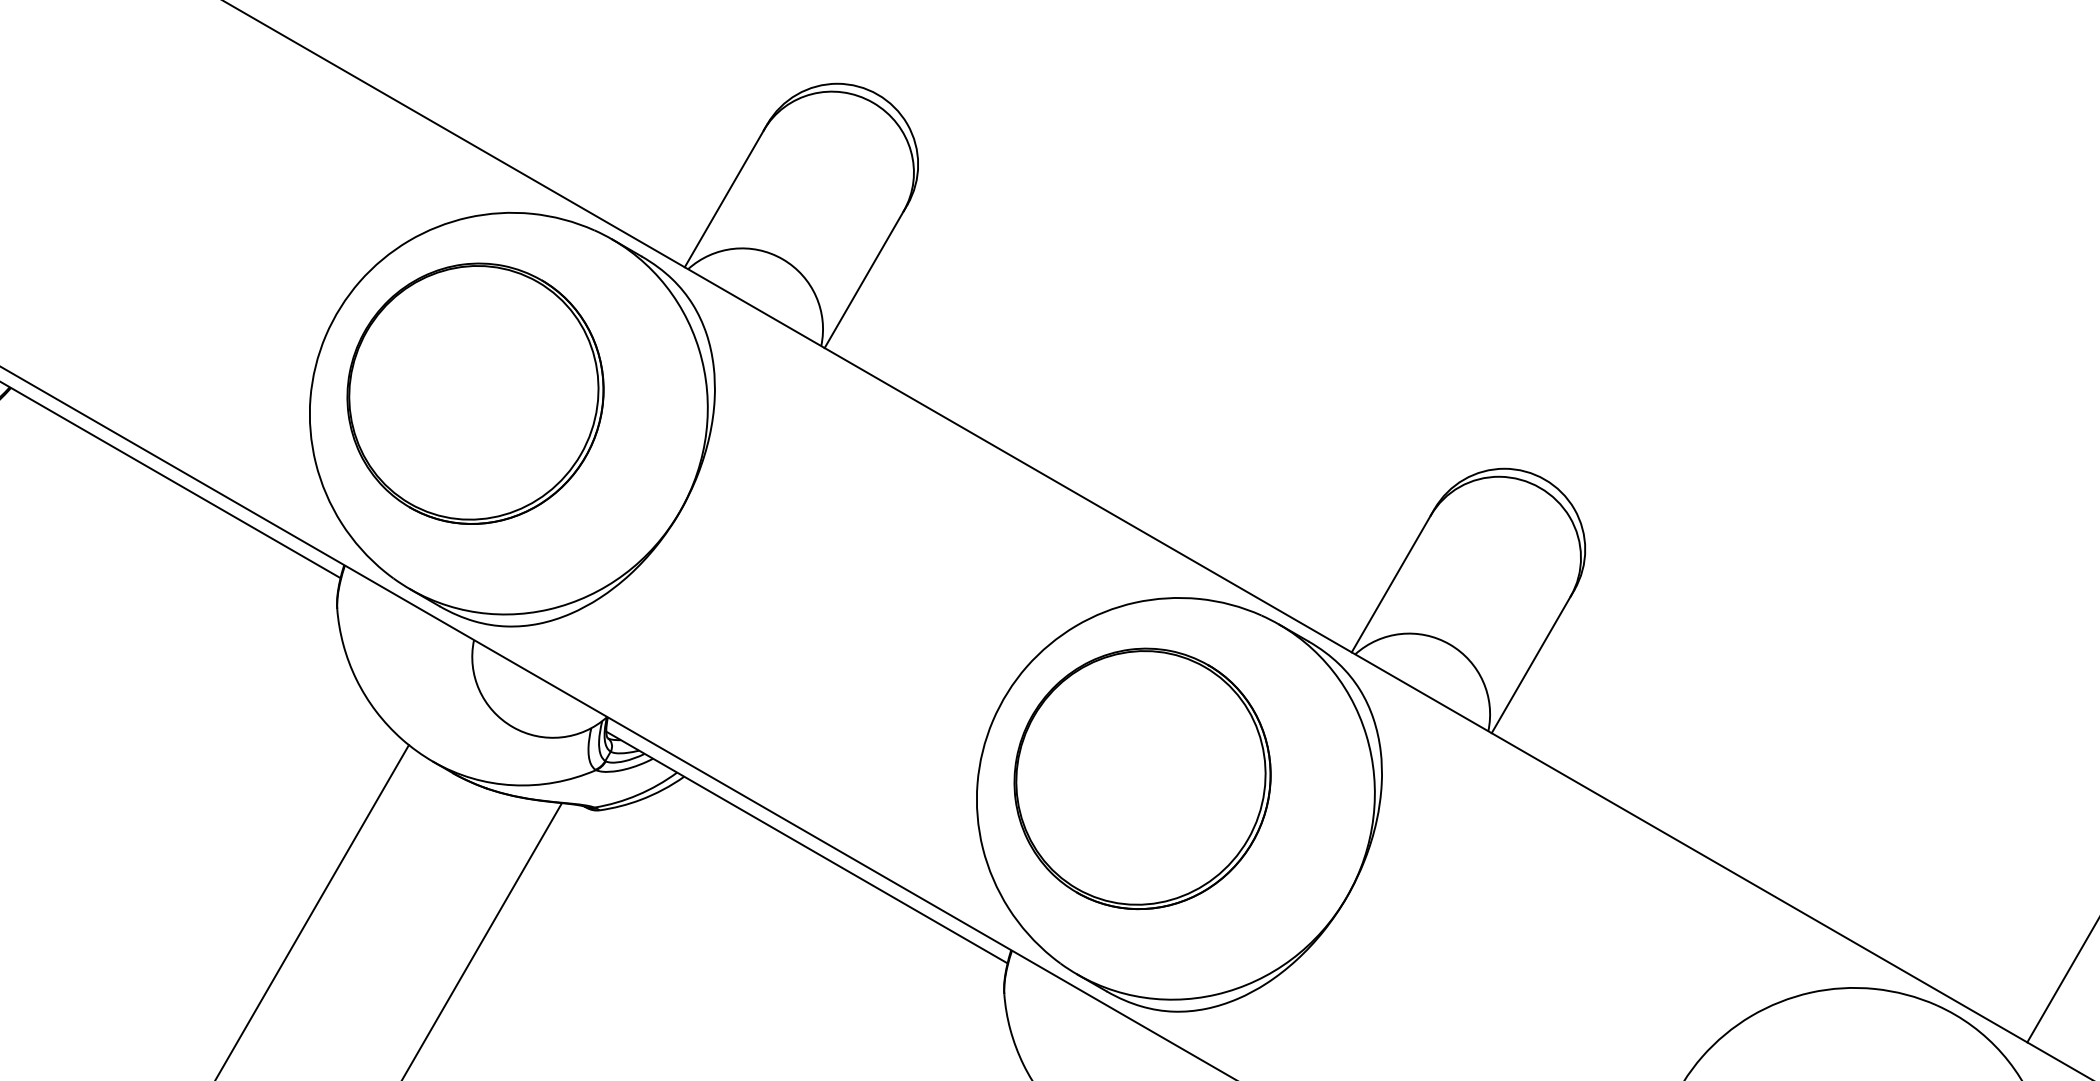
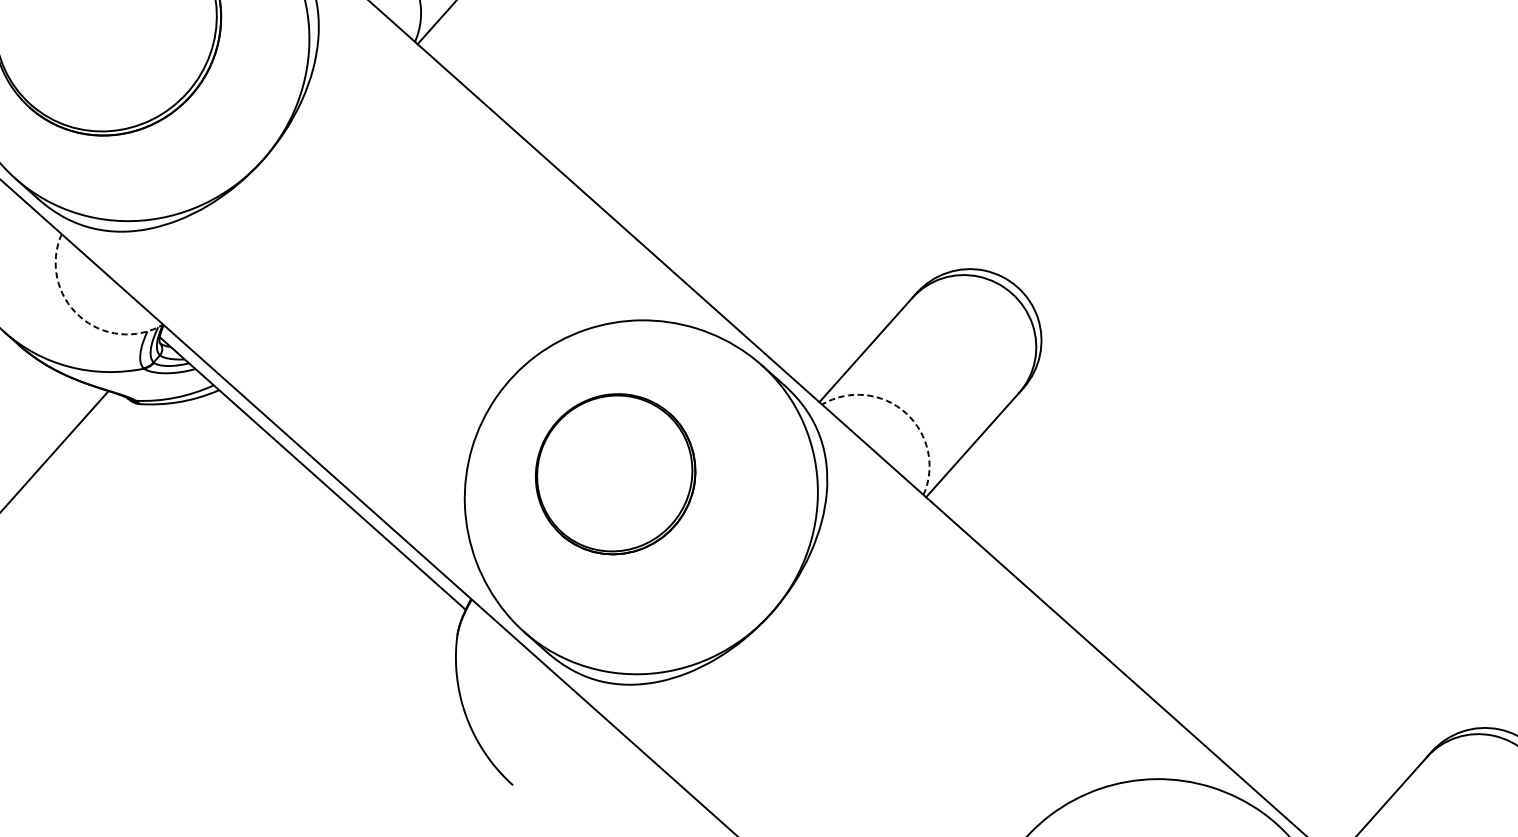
arc: (1449, 644) -> (905, 412), solid -> dashed
arc: (512, 727) -> (79, 316), solid -> dashed
part: (1142, 778) -> (615, 473), size x0.7

